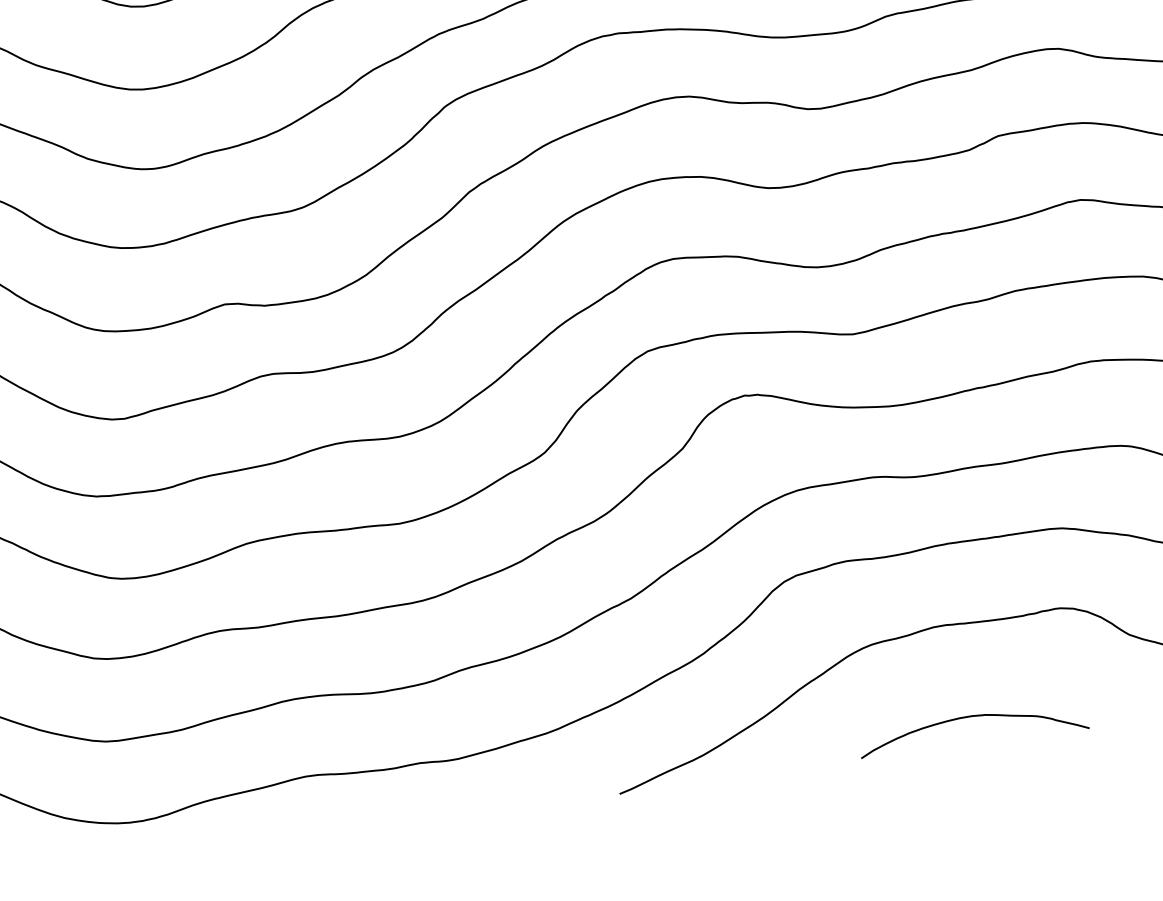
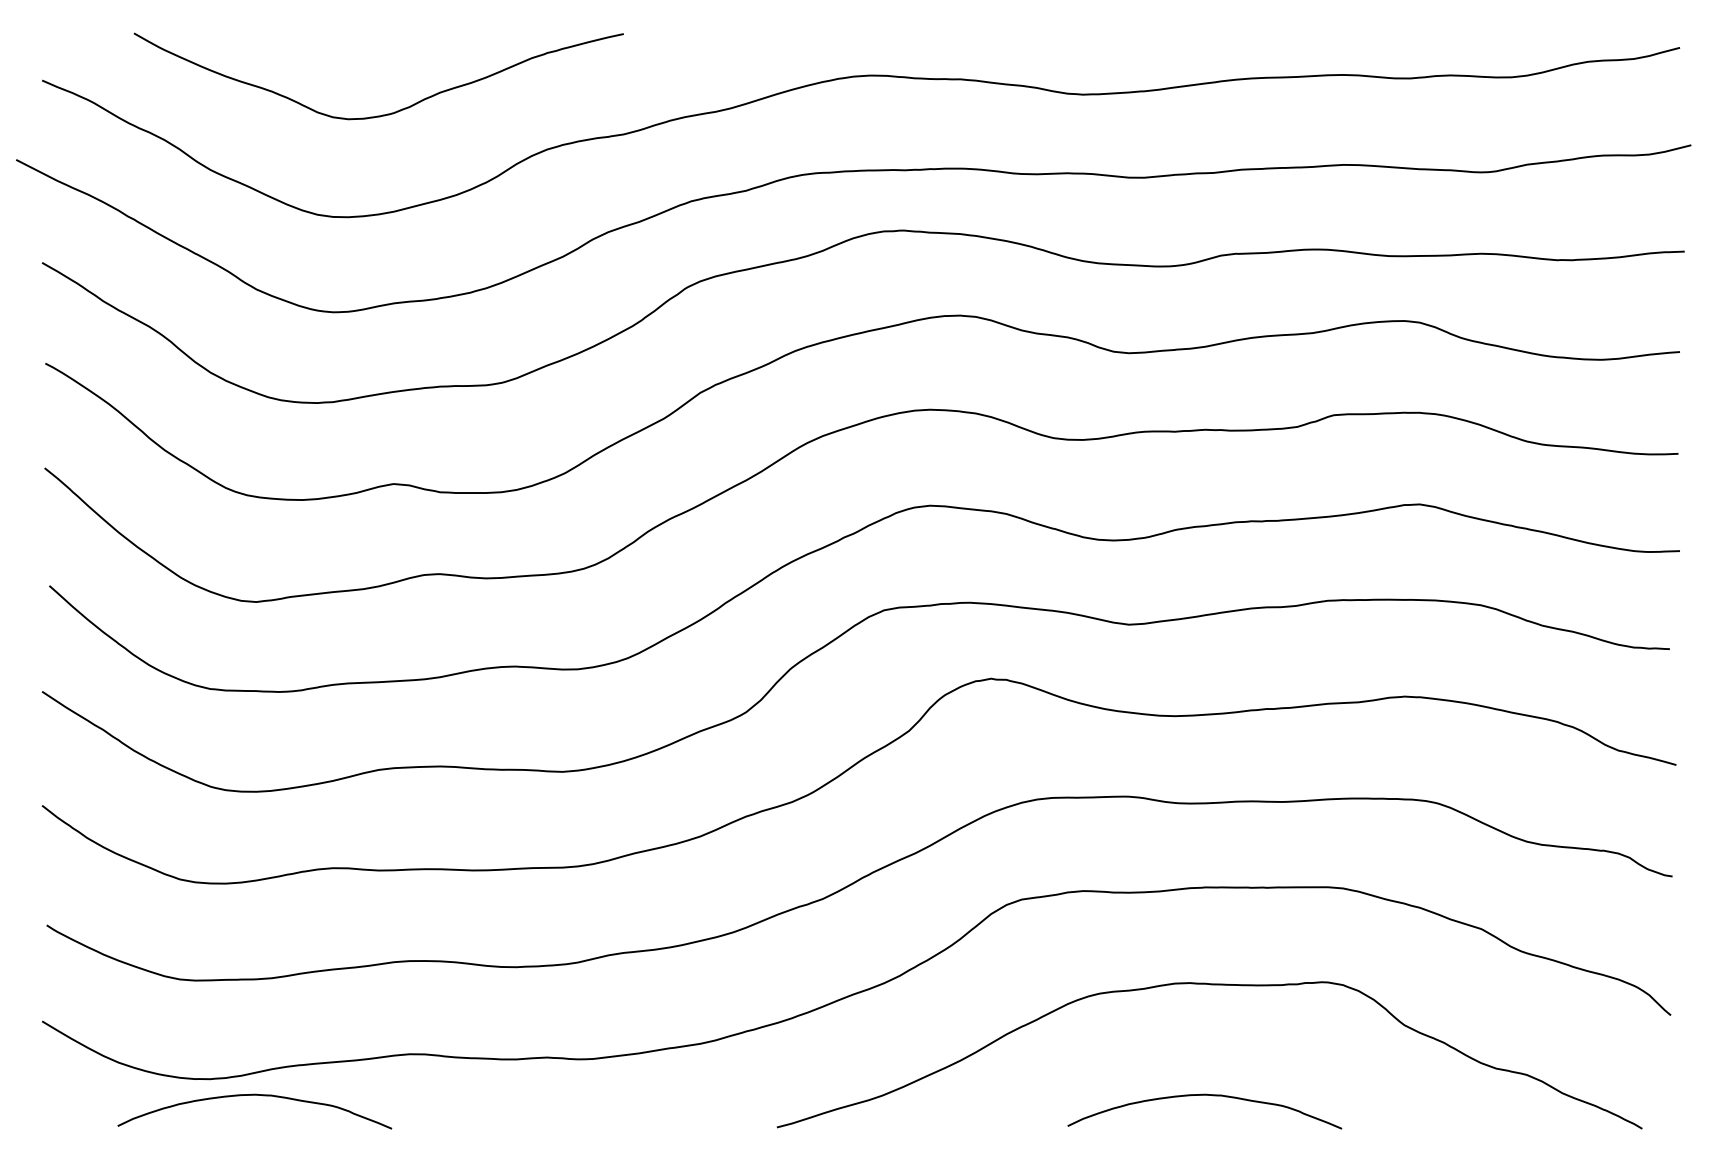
curve: (181, 829) -> (254, 1095), added

